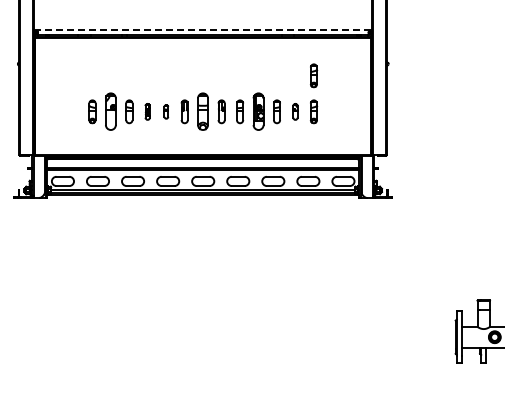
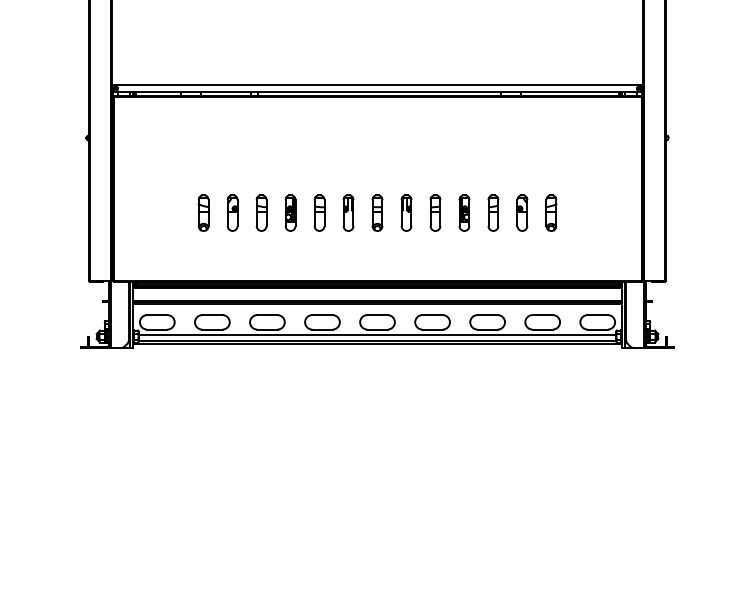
line: (203, 30) -> (378, 85), dashed -> solid
part: (314, 75) -> (552, 156), removed
part: (110, 111) -> (231, 212), size x0.62
part: (147, 111) -> (290, 212), size x1.43
part: (166, 111) -> (319, 212), size x1.67
part: (203, 111) -> (378, 212), size x0.62
part: (258, 111) -> (464, 212), size x0.62
part: (295, 111) -> (522, 212), size x1.43

